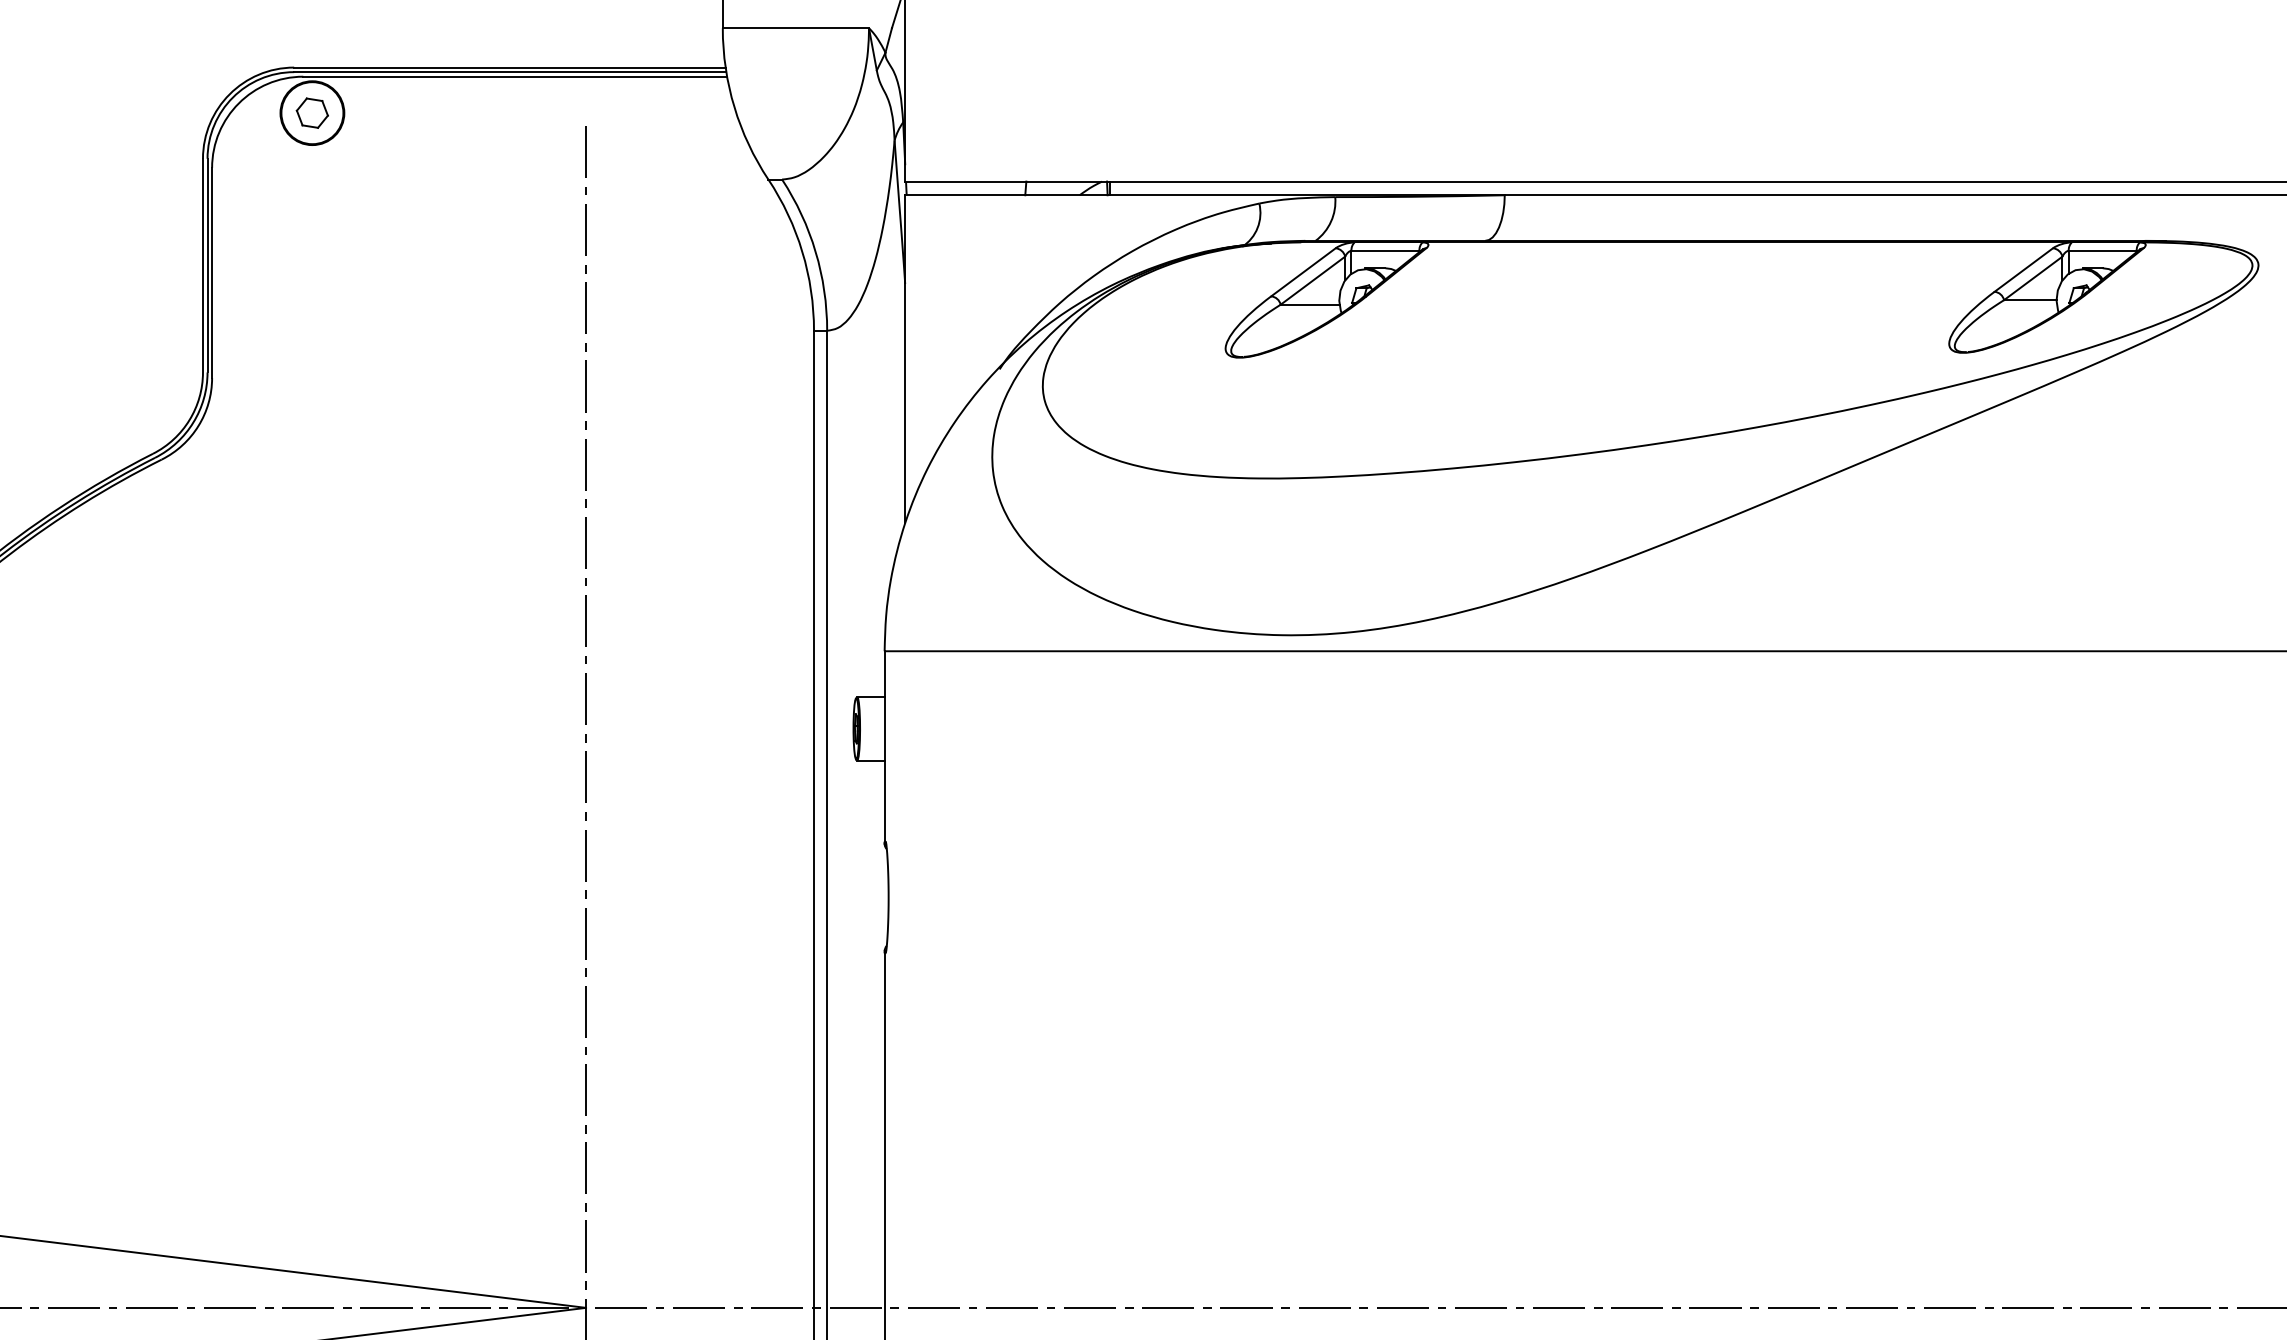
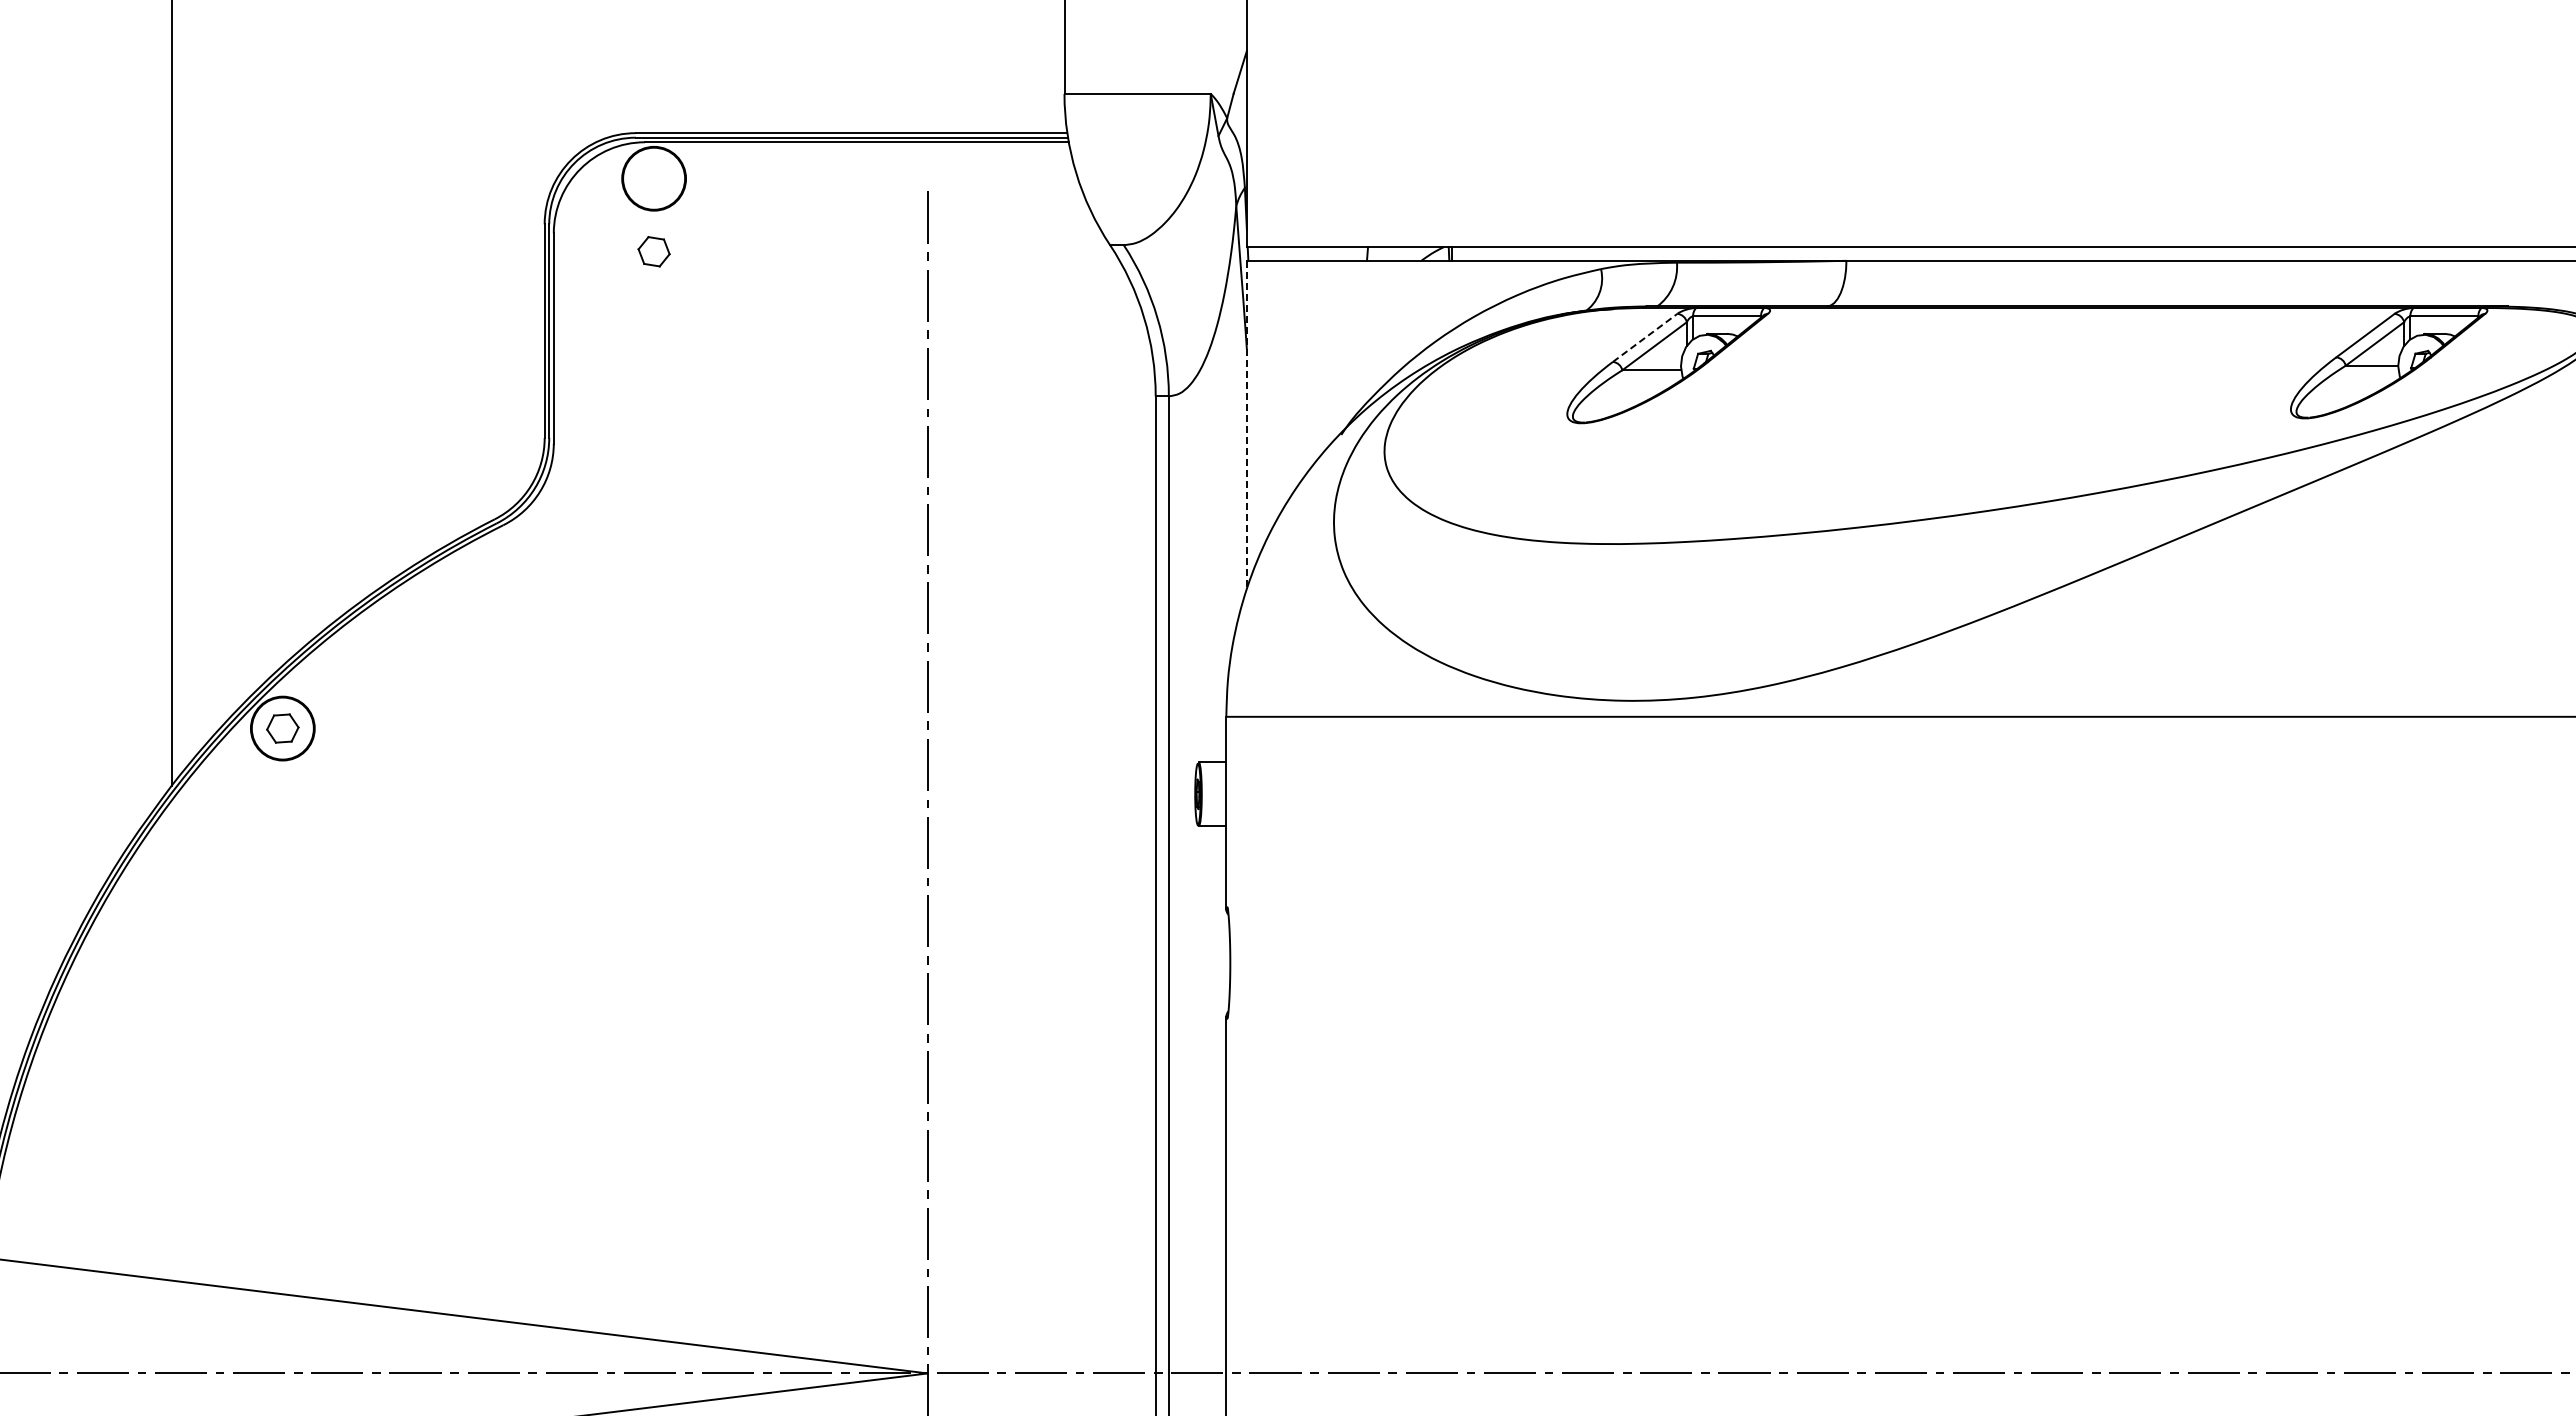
part: (311, 112) -> (653, 251), moved
line: (1303, 271) -> (1645, 337), solid -> dashed
line: (904, 359) -> (1246, 425), solid -> dashed

